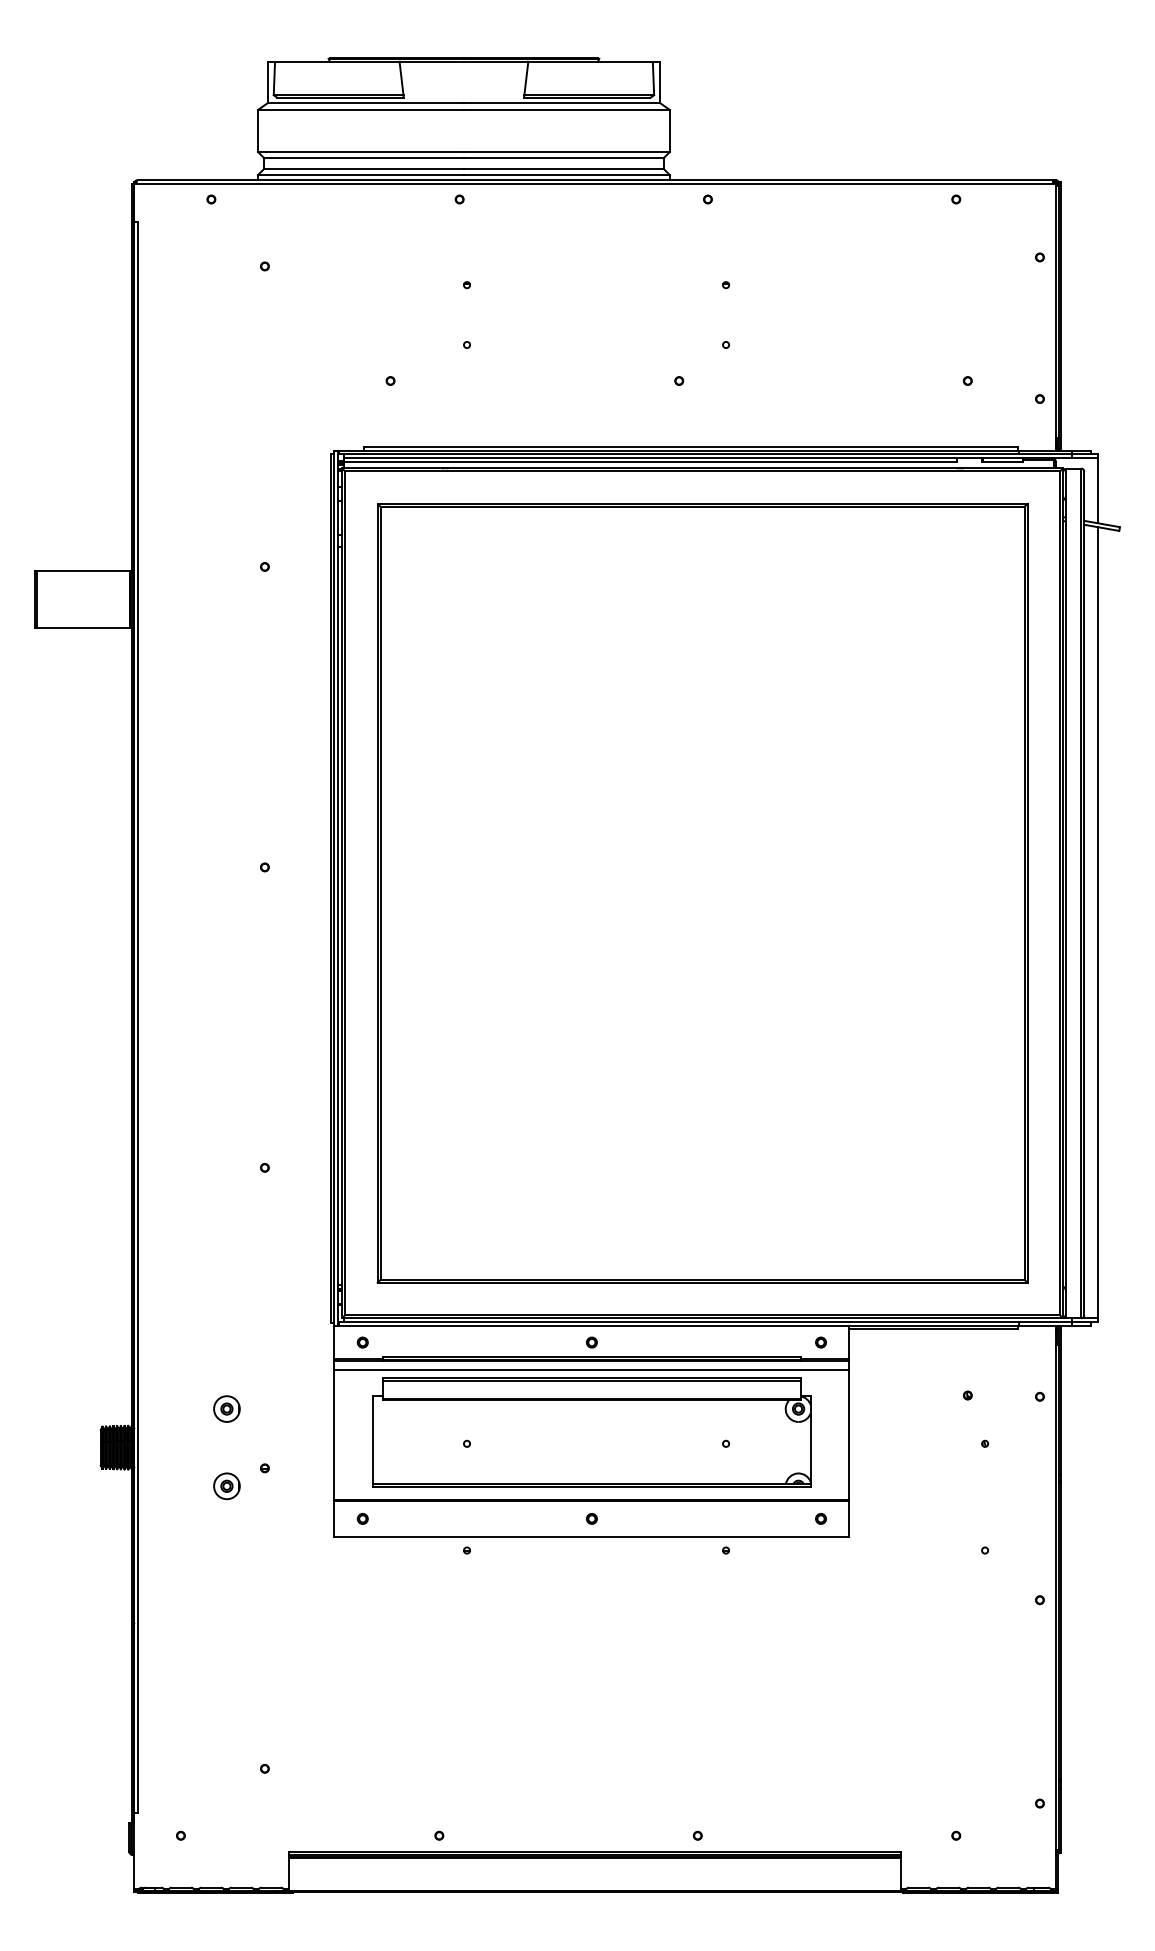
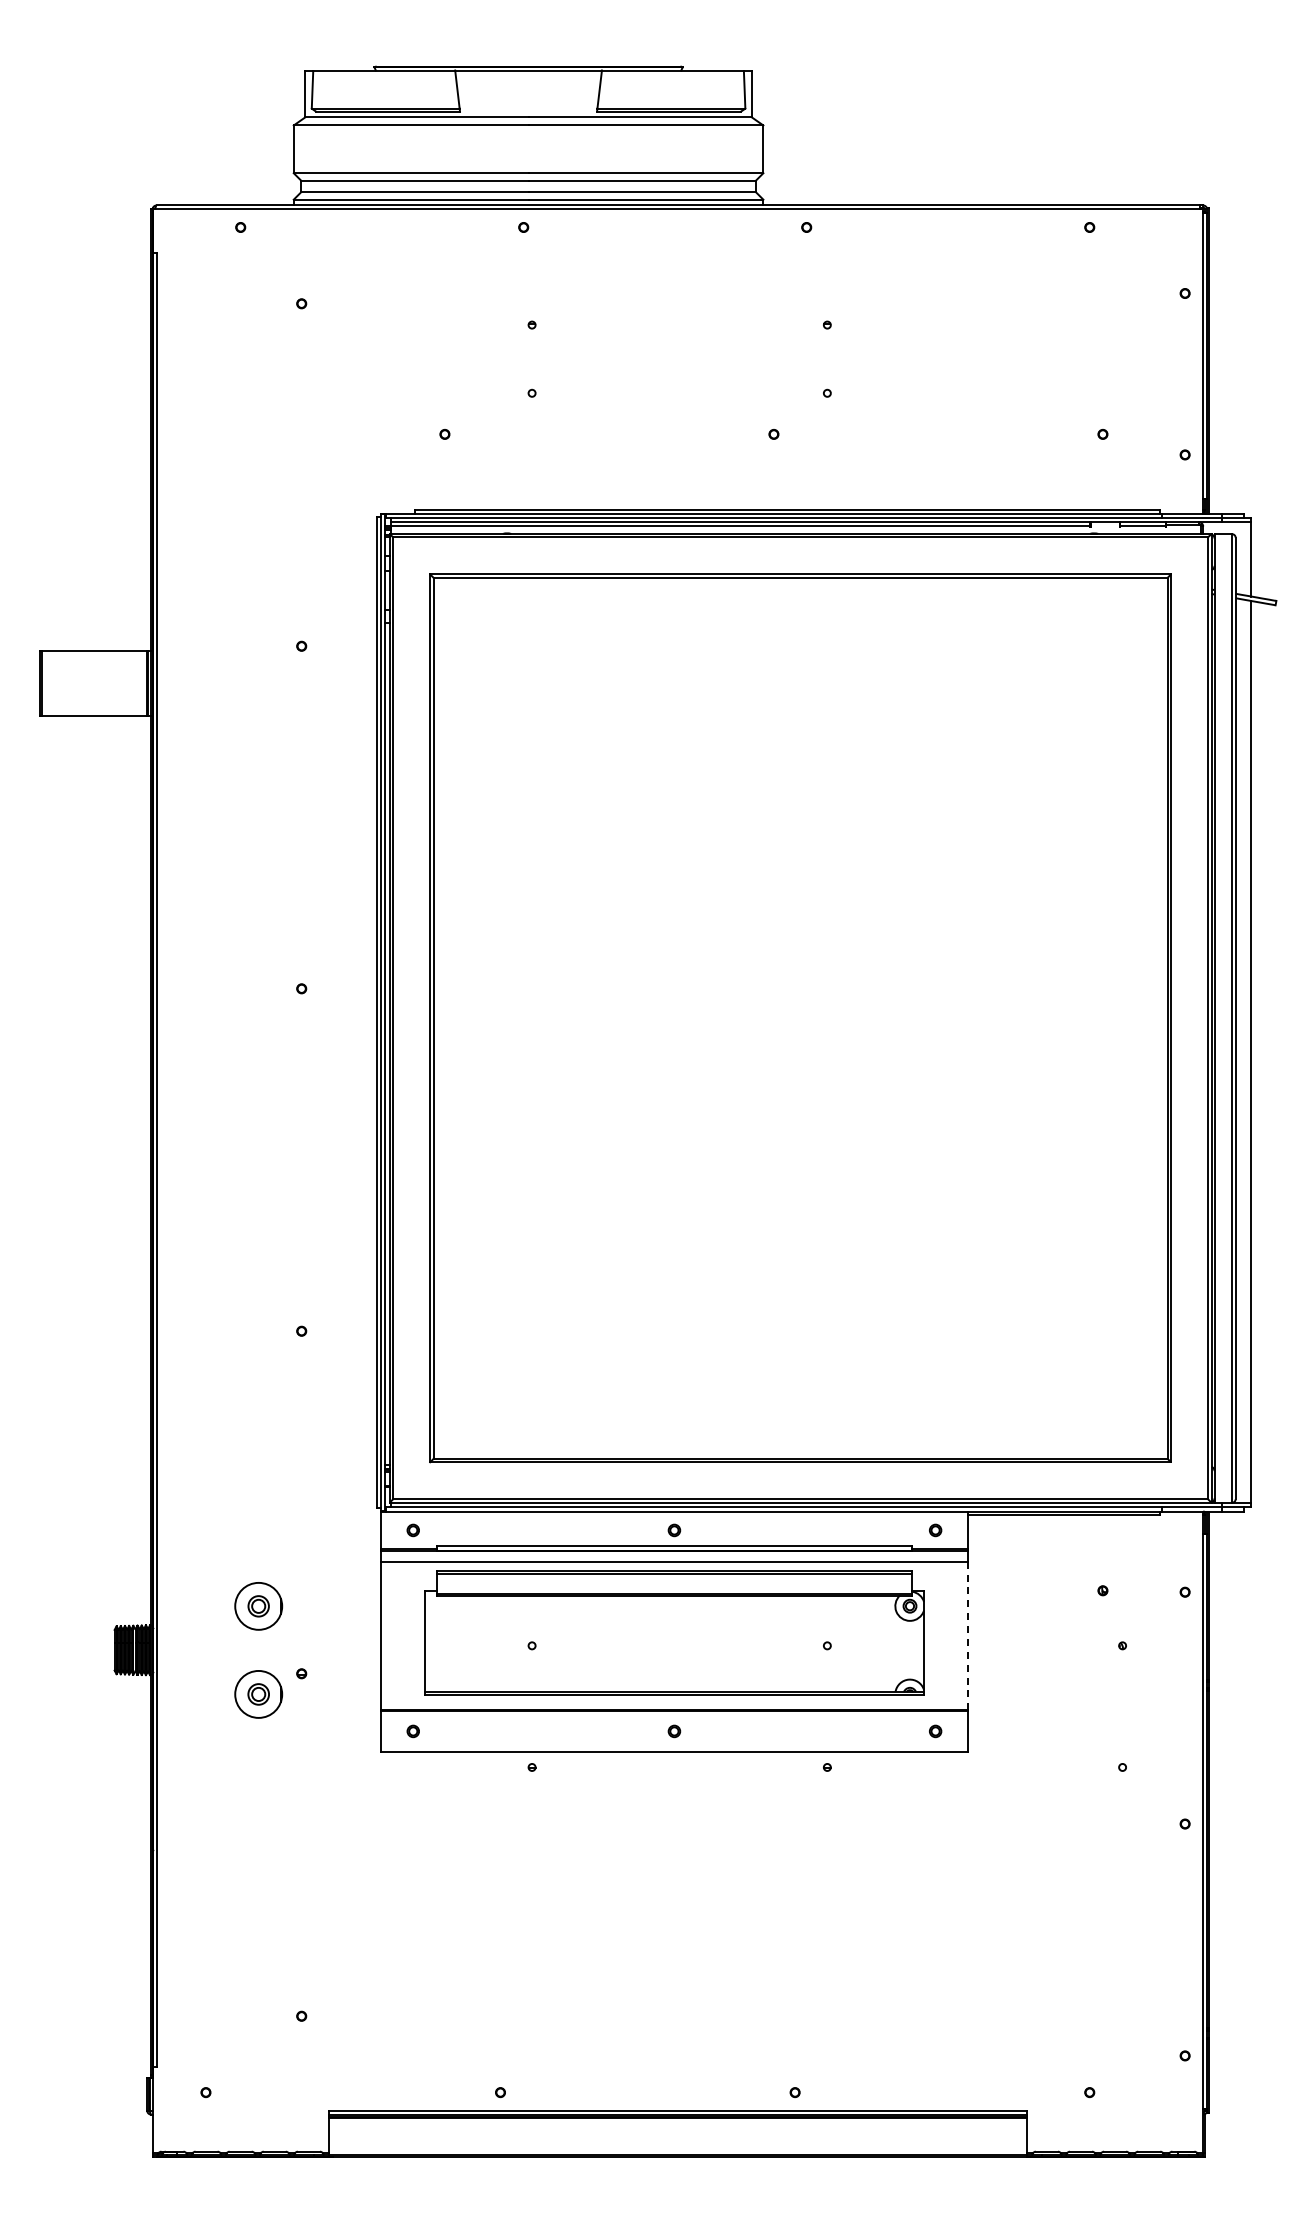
part: (226, 1408) -> (257, 1605), size x1.6
line: (849, 1434) -> (967, 1635), solid -> dashed
part: (226, 1485) -> (257, 1693), size x1.6

